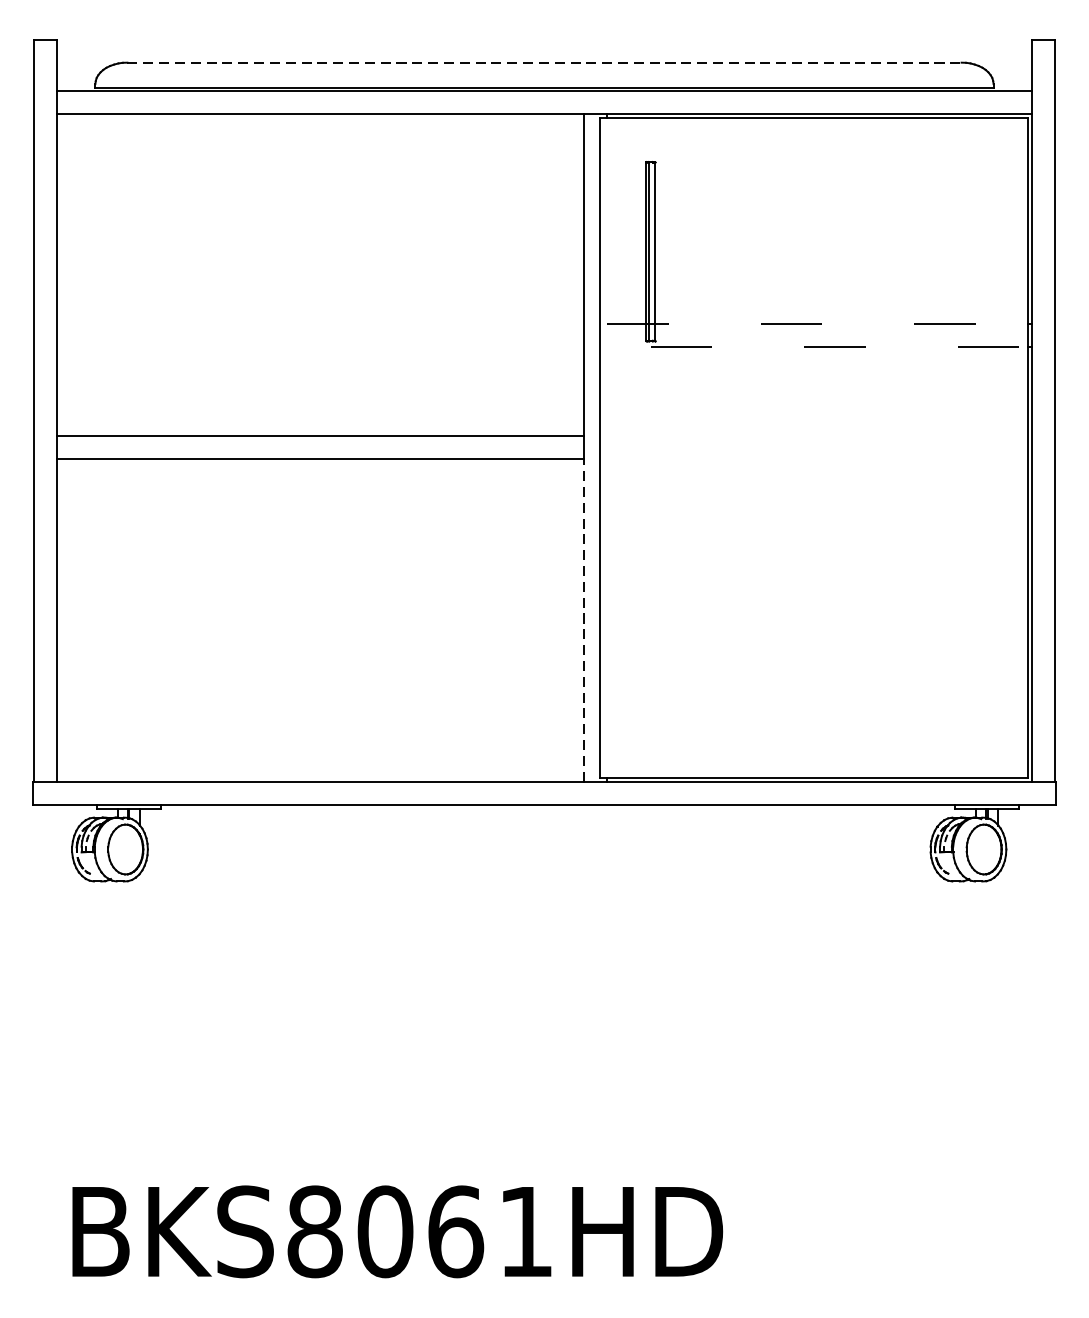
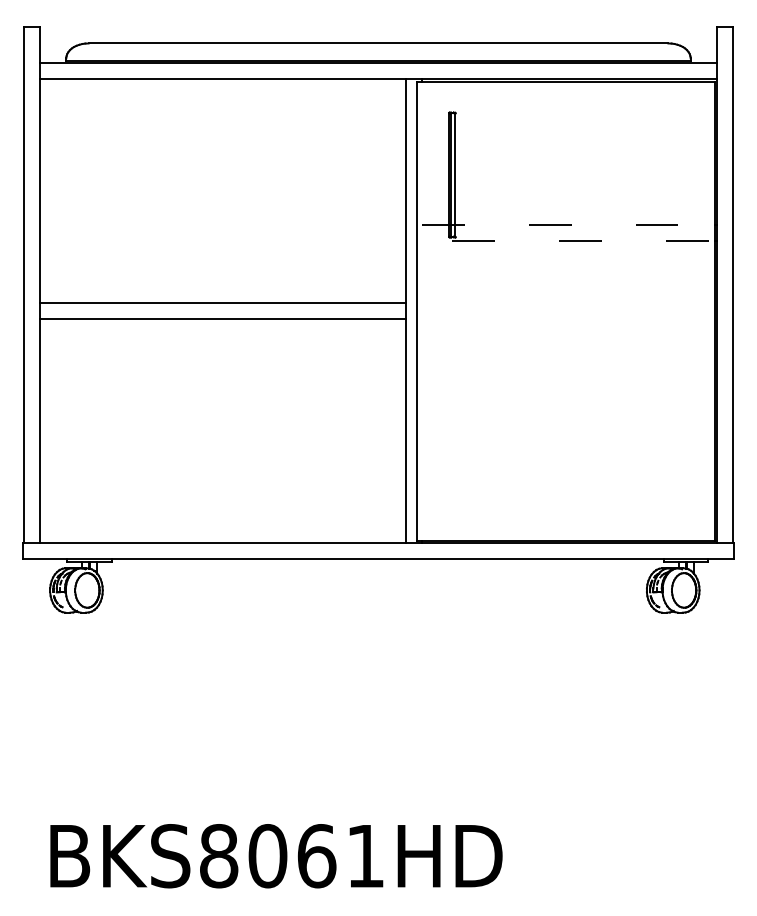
line: (544, 62) -> (378, 43), dashed -> solid
line: (584, 619) -> (406, 430), dashed -> solid

